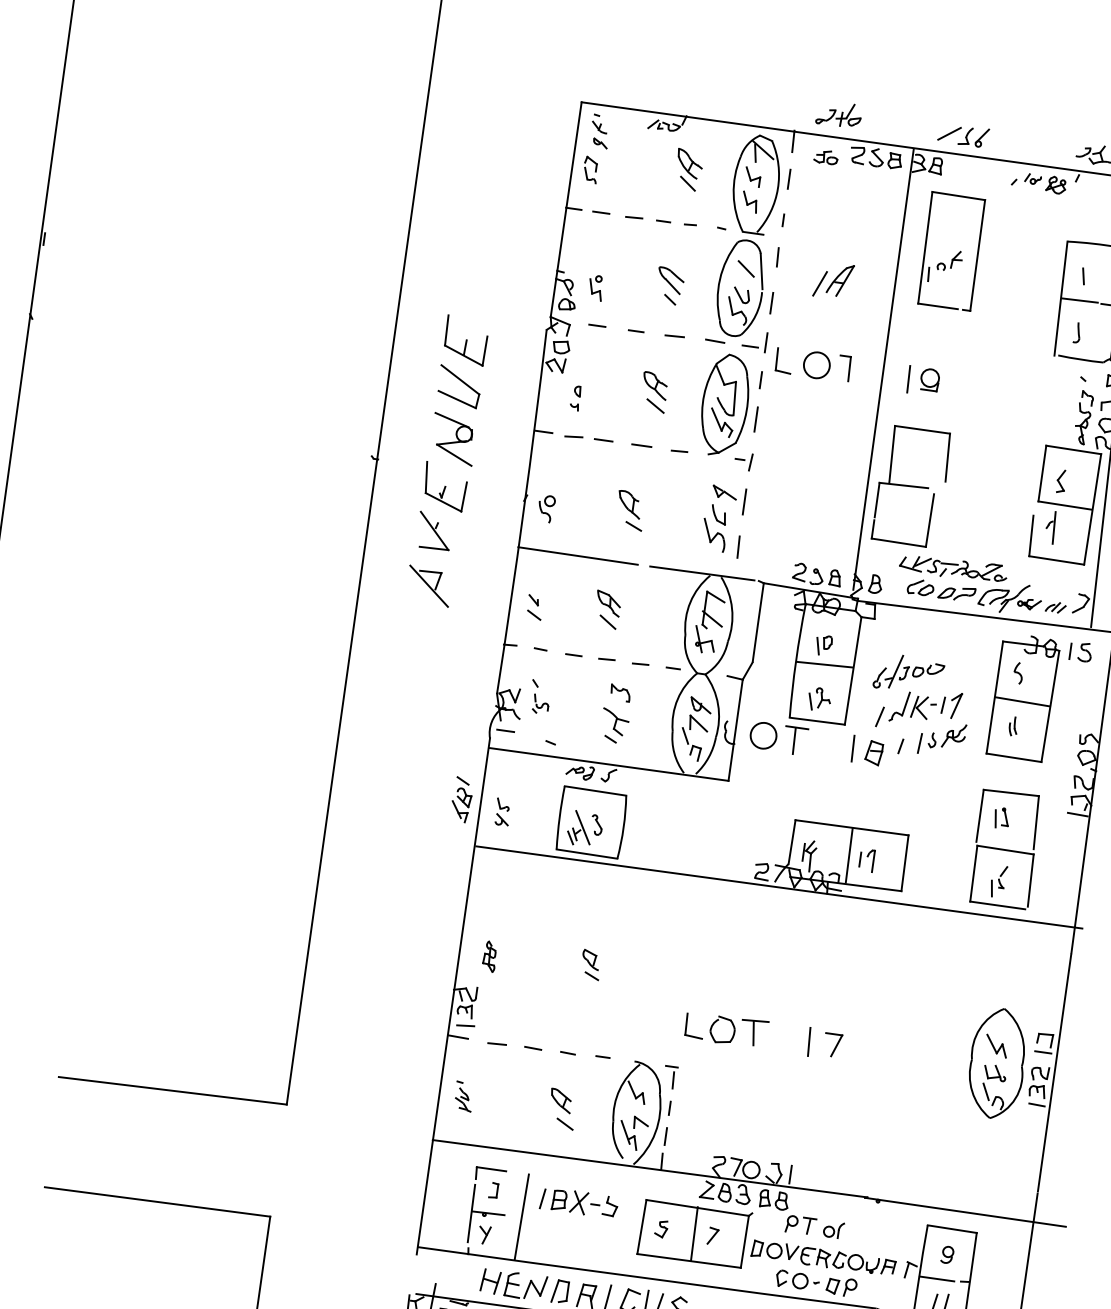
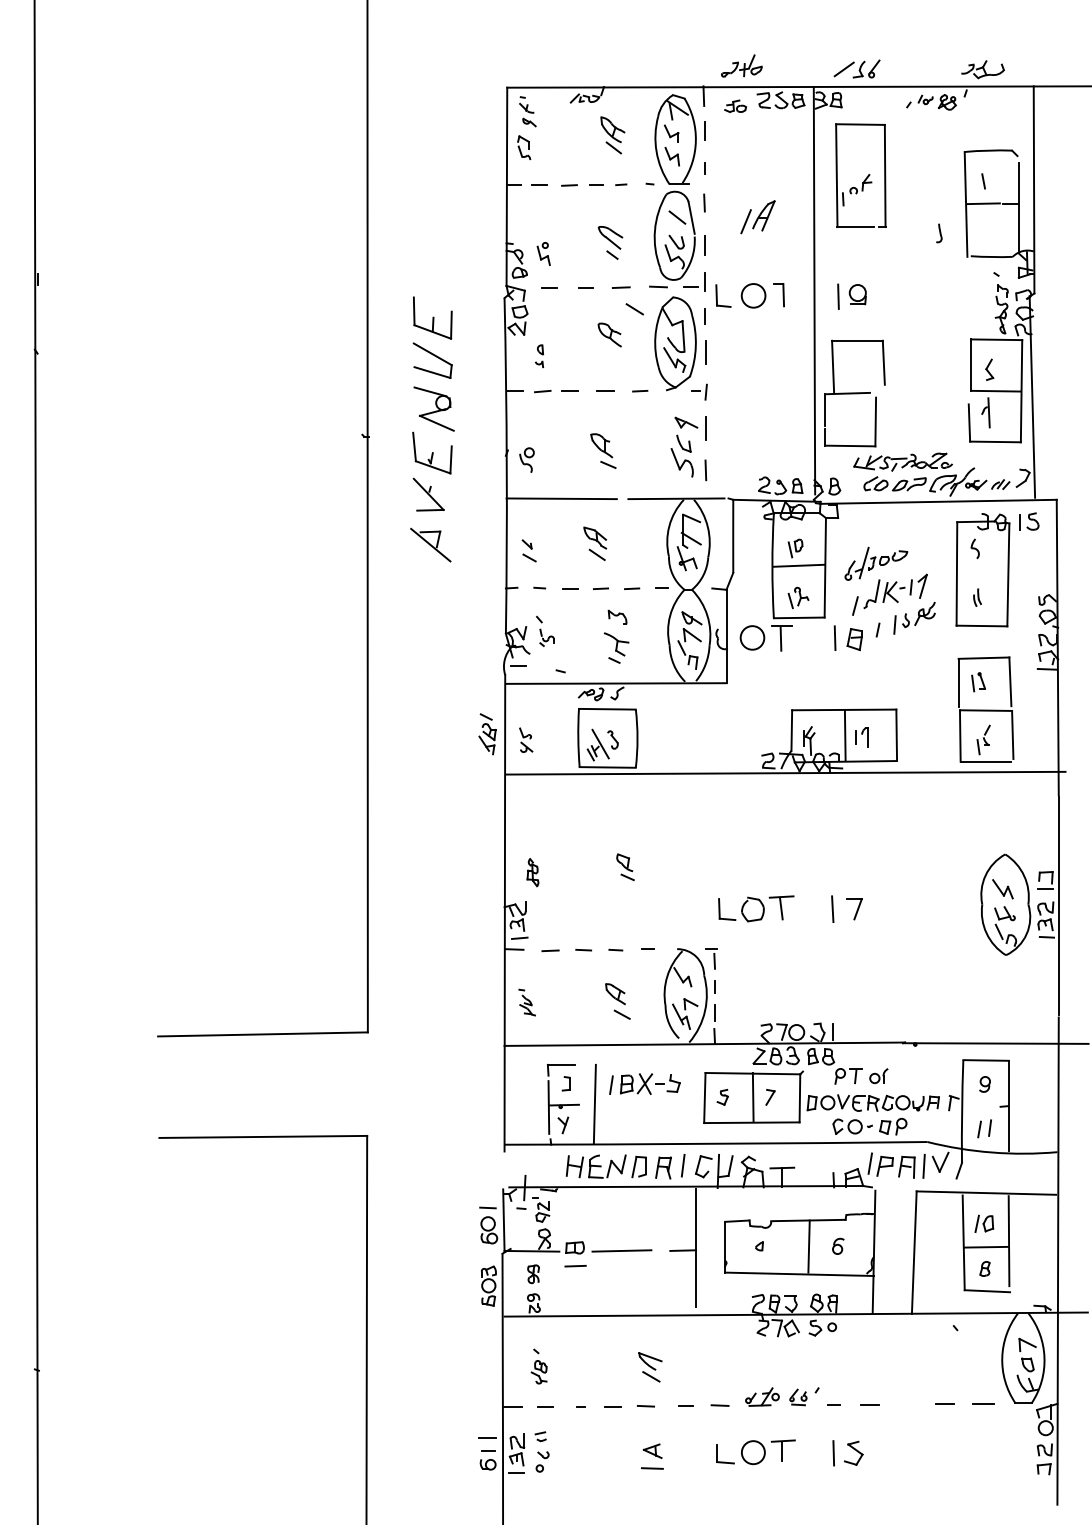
part: (1077, 333) -> (939, 233), moved
line: (655, 406) -> (634, 309), moved
line: (1022, 700) -> (982, 573), removed
line: (936, 1278) -> (978, 1107), removed

